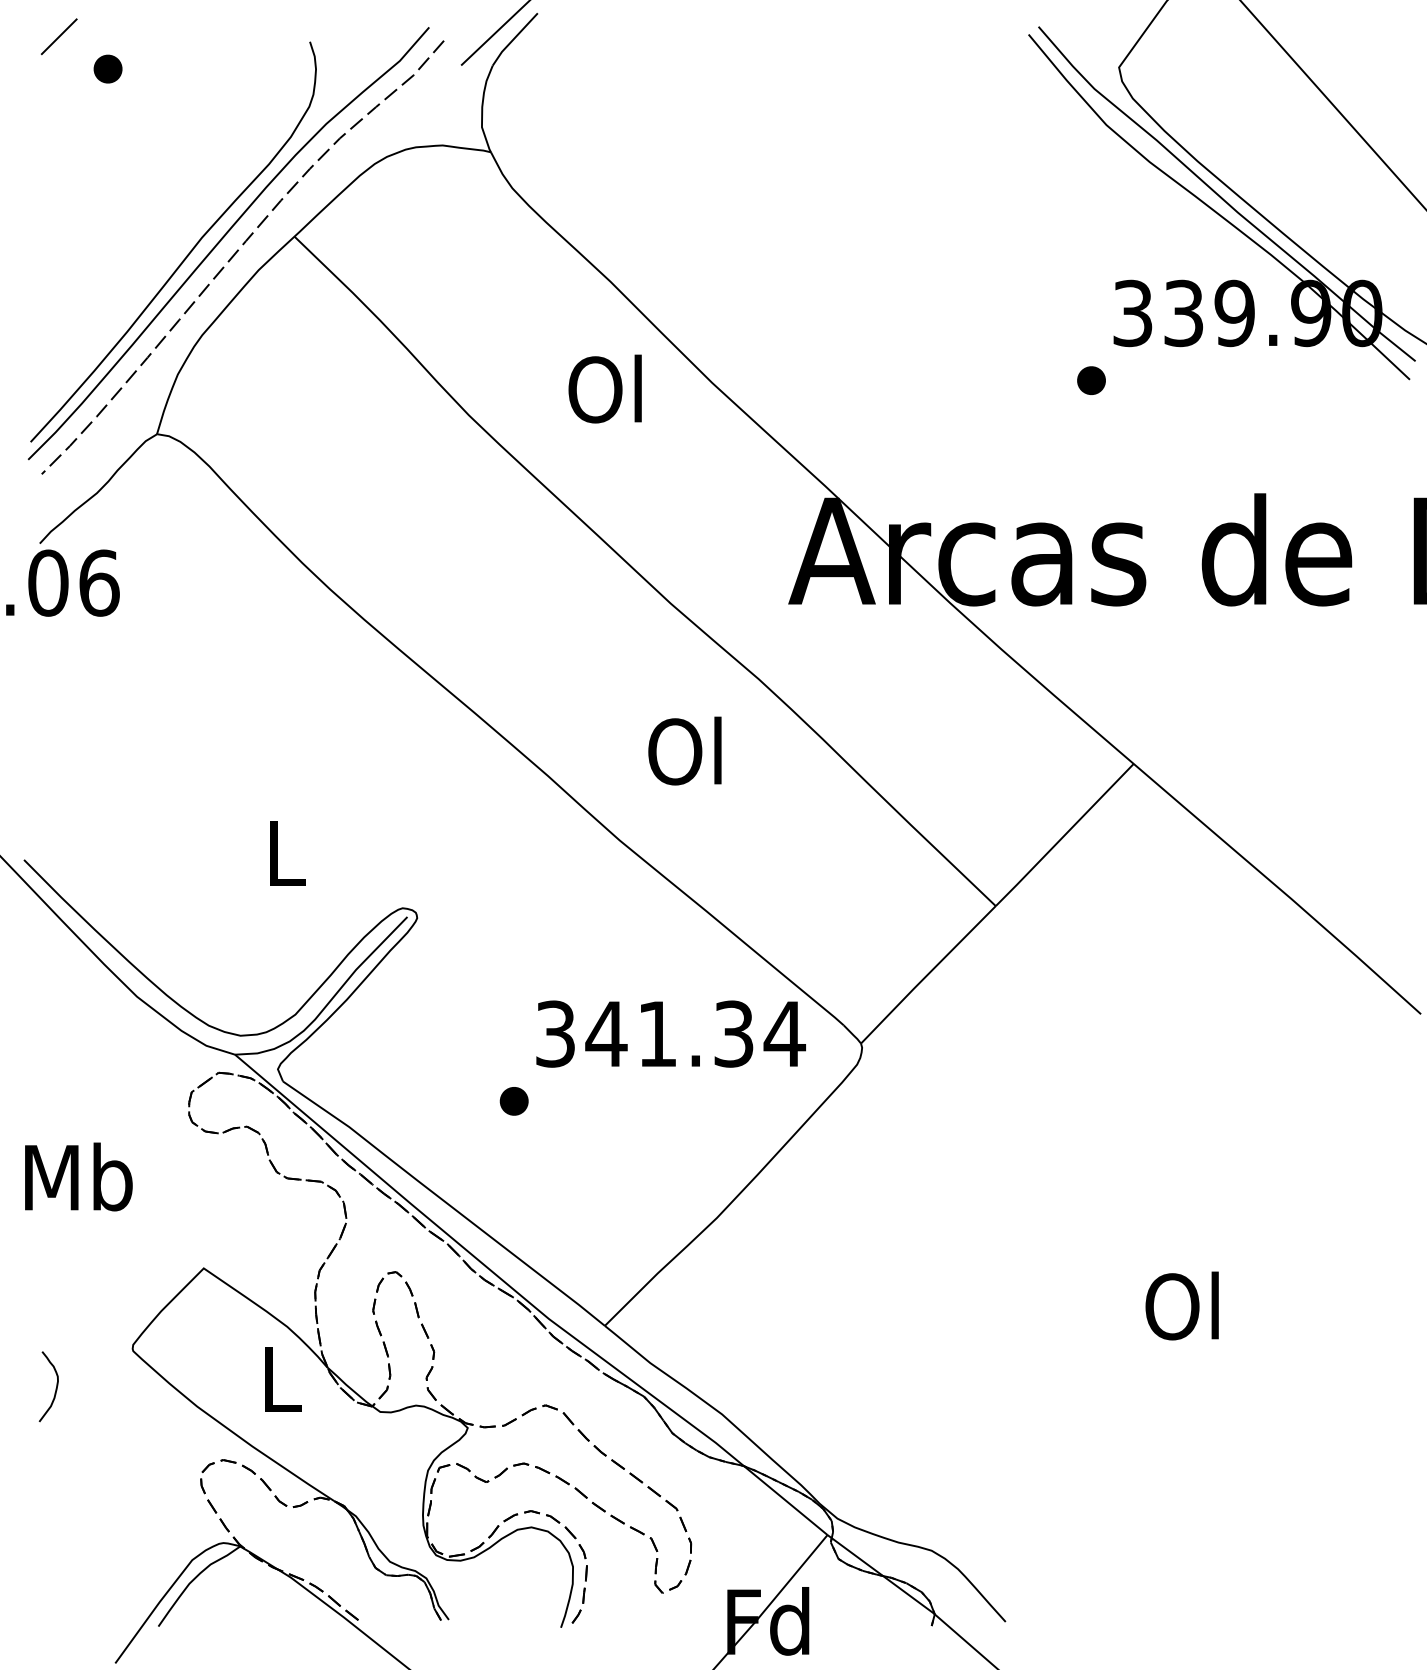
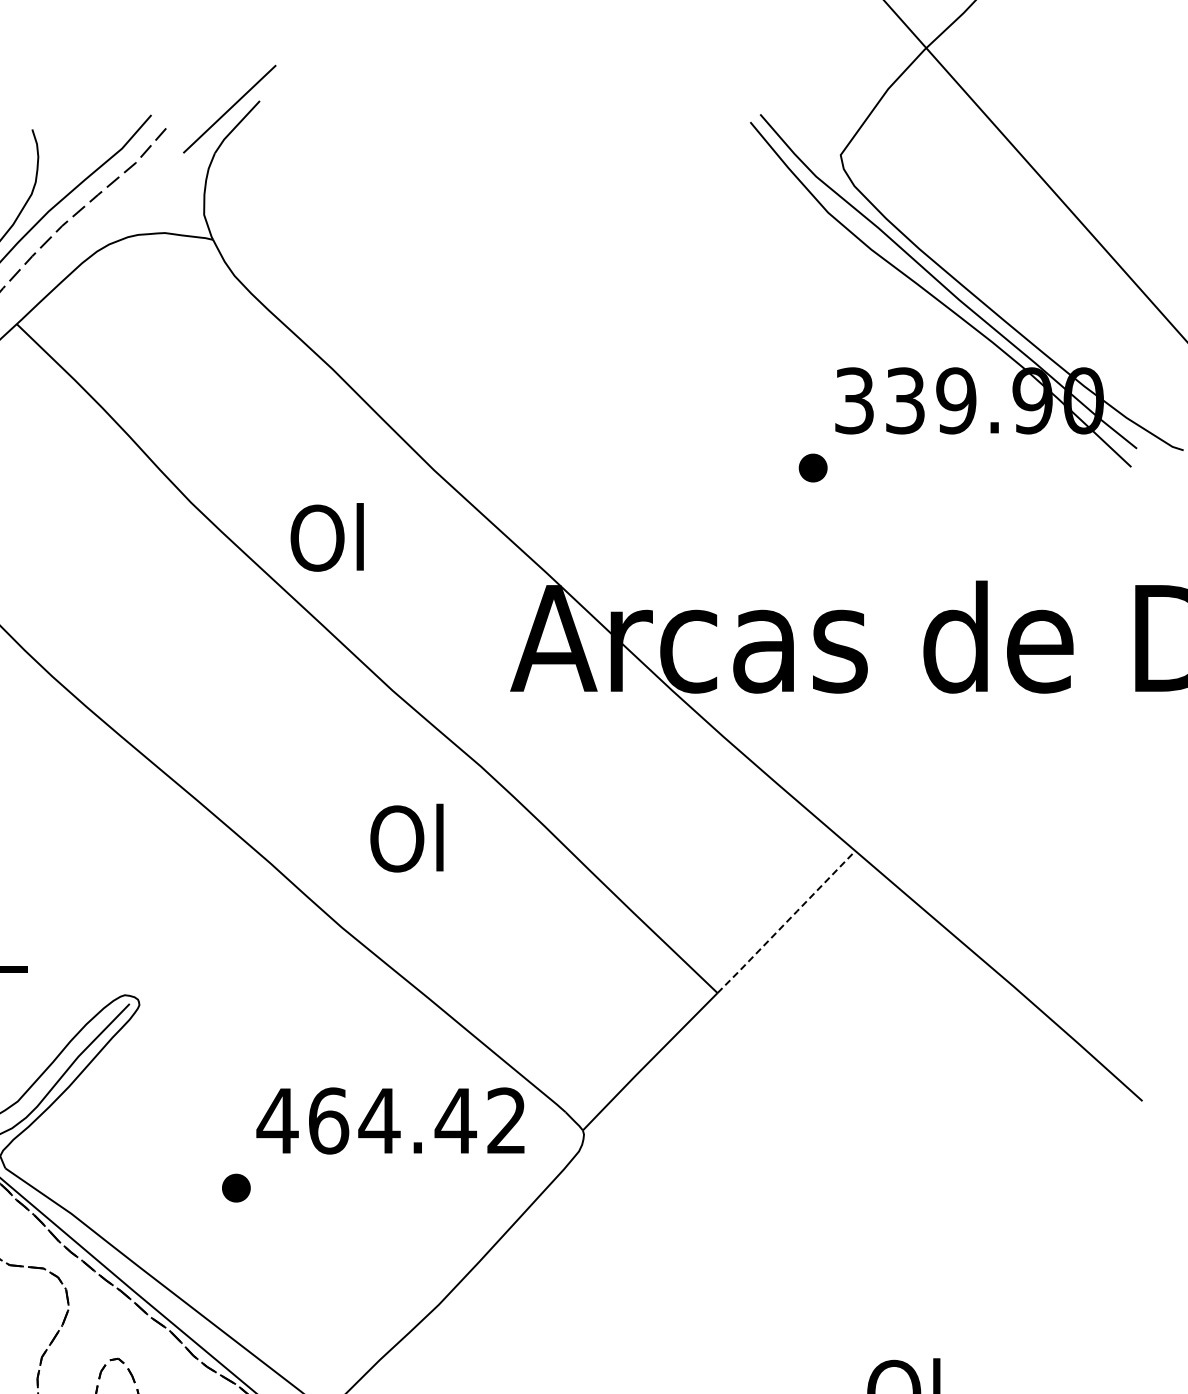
text: (604, 388) -> (326, 536), moved
line: (1064, 835) -> (786, 922), solid -> dashed
text: (670, 1033) -> (392, 1120), 341.34 -> 464.42

